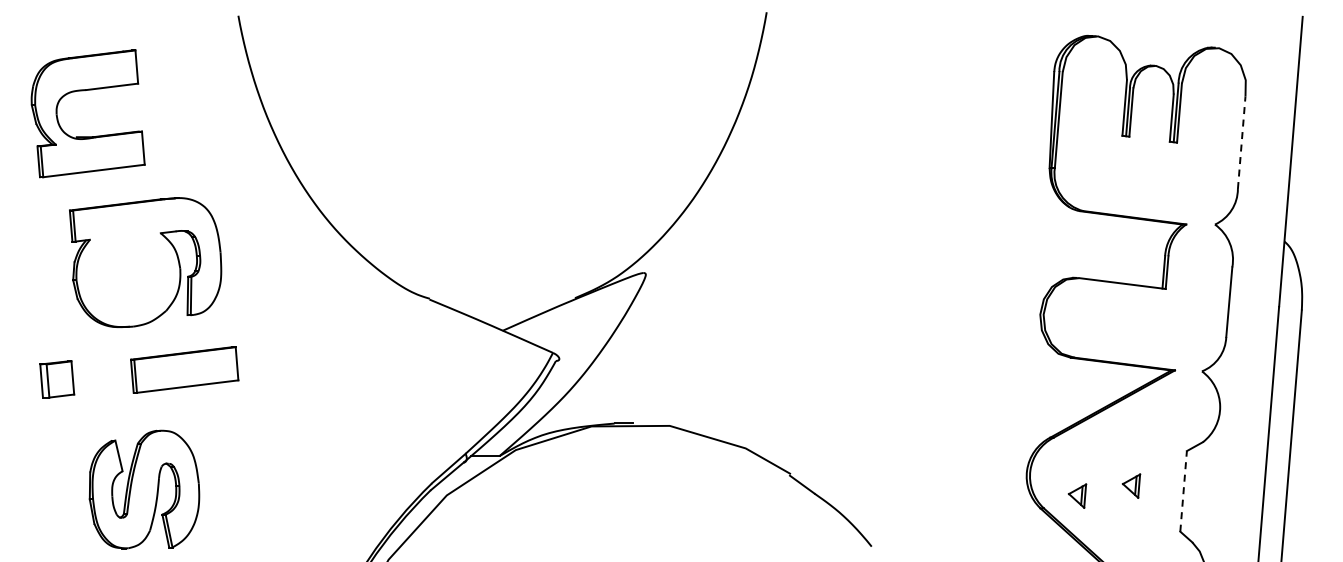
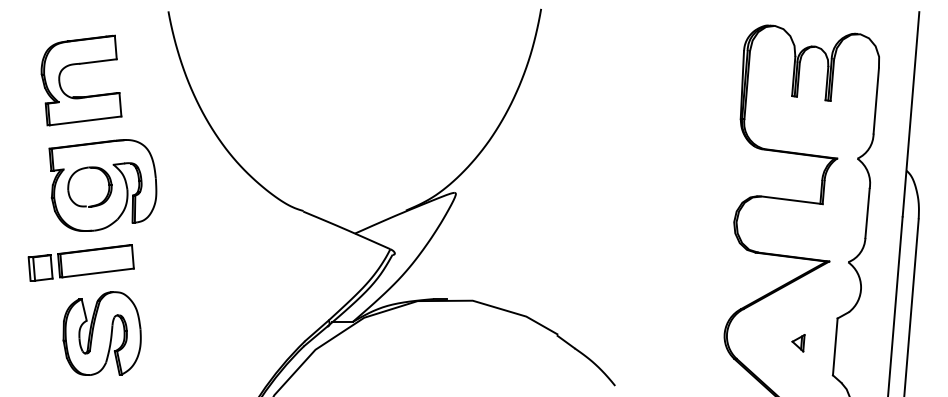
part: (84, 91) -> (78, 64), moved
line: (1241, 142) -> (876, 100), dashed -> solid
part: (127, 238) -> (90, 168), added
part: (184, 369) -> (95, 260), moved
part: (144, 489) -> (102, 333), moved
line: (1183, 490) -> (835, 346), dashed -> solid
part: (1077, 495) -> (760, 349), removed

